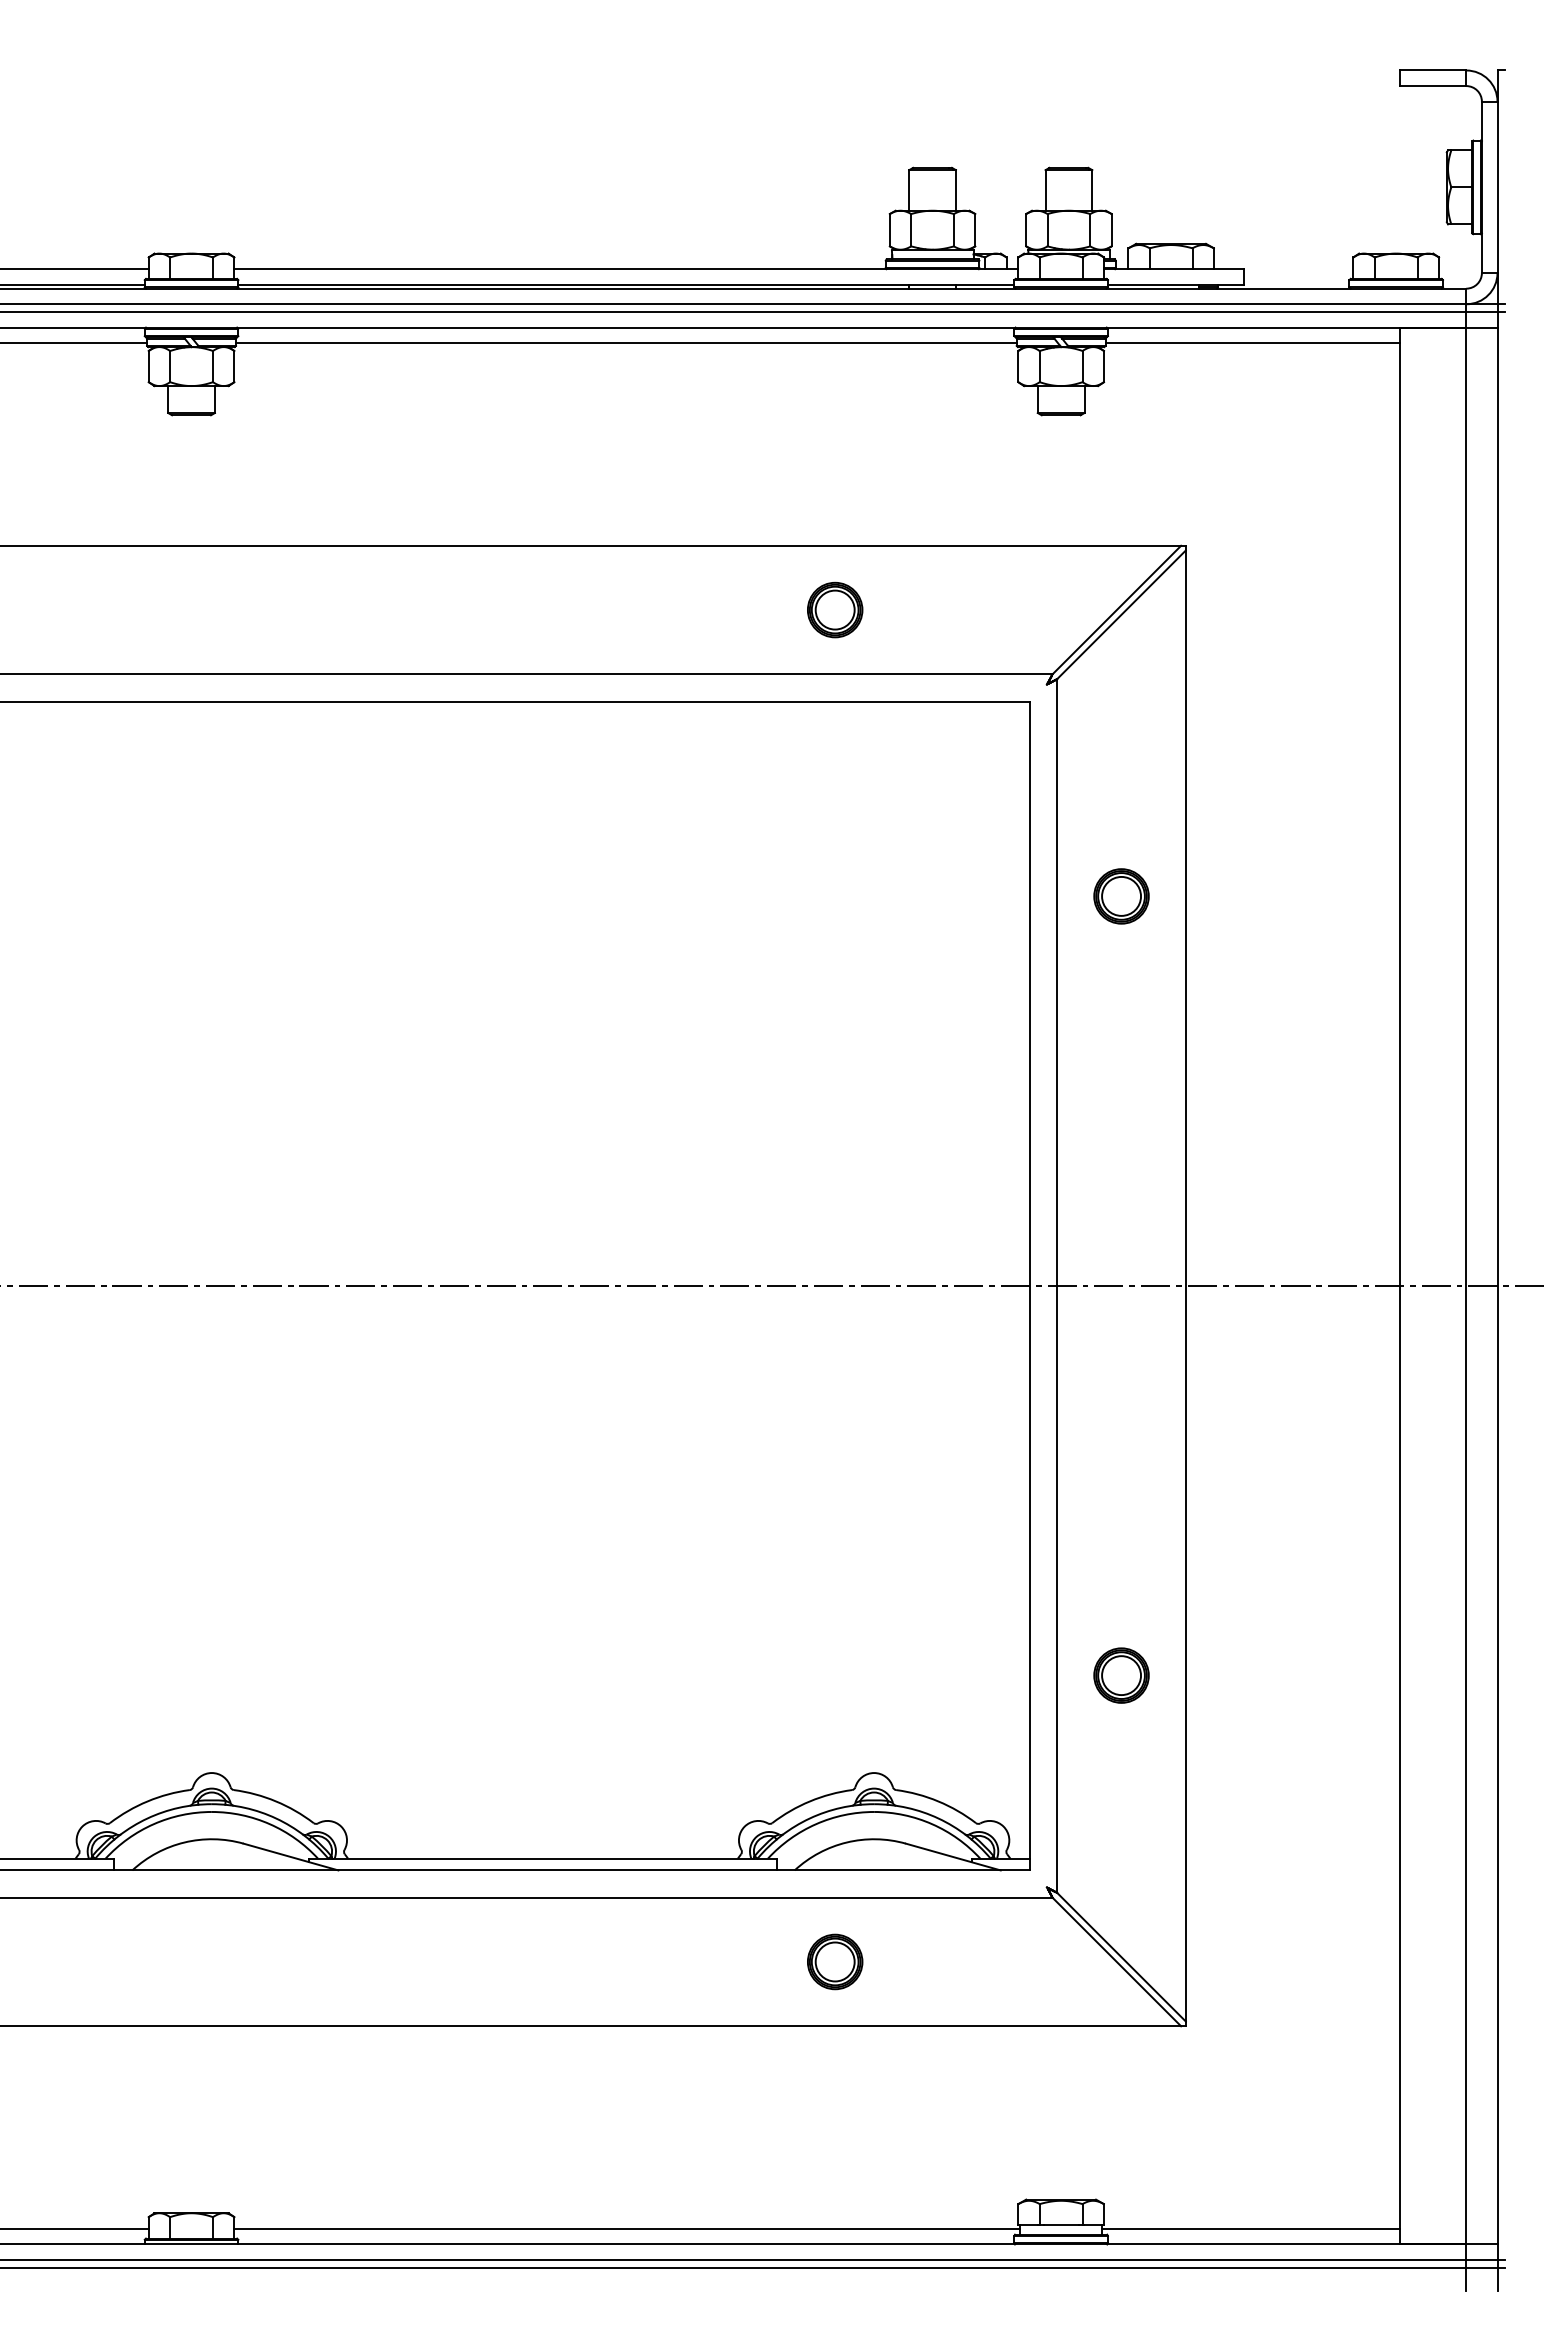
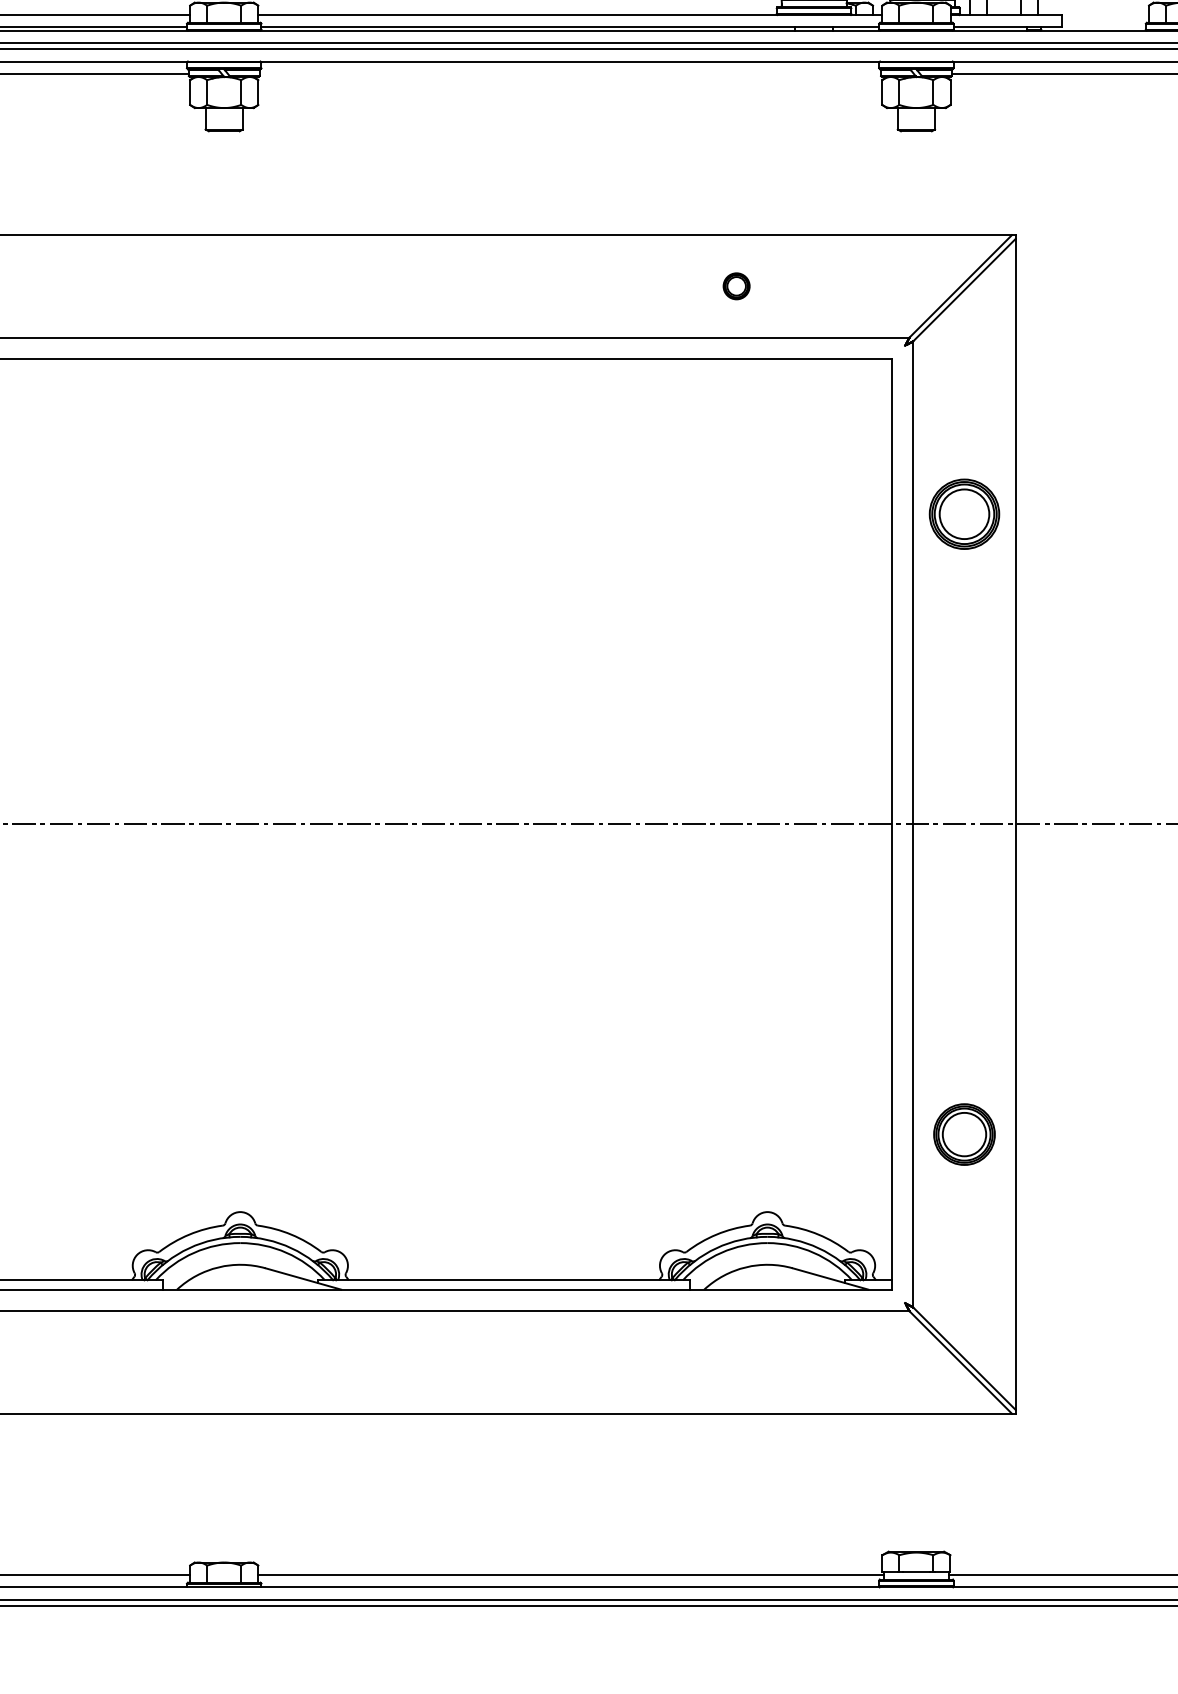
line: (625, 343) -> (569, 74), removed
part: (835, 609) -> (736, 285), size x0.6
part: (1121, 896) -> (964, 514), size x1.6
part: (1121, 1675) -> (964, 1134), size x1.4
part: (835, 1961) -> (736, 1362), removed

